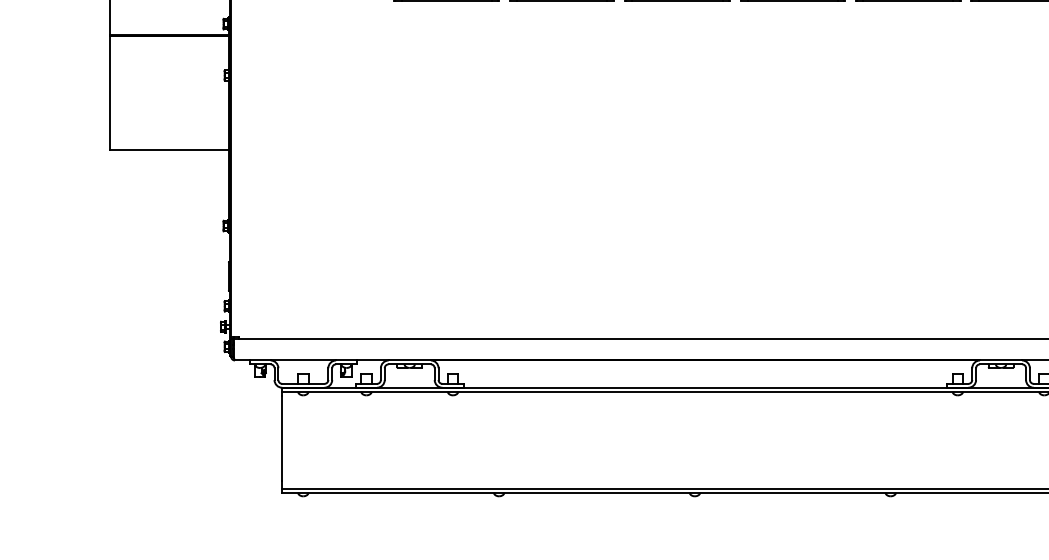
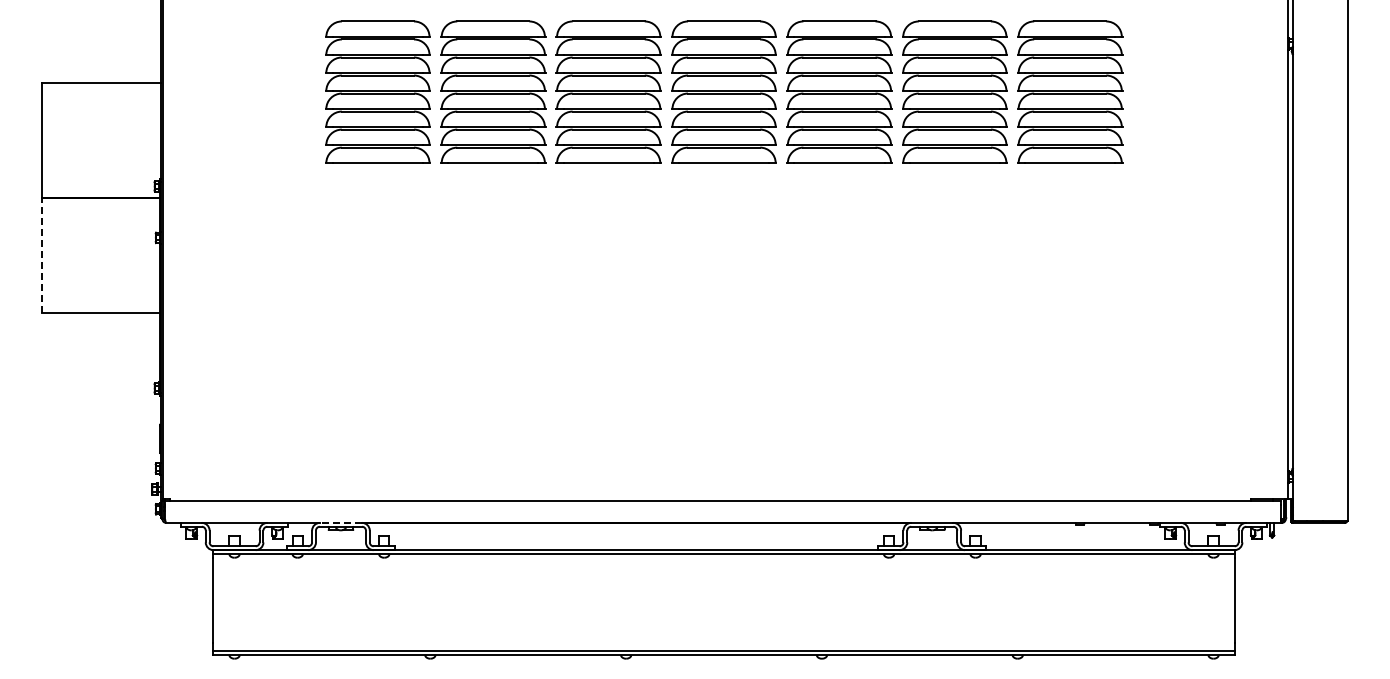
line: (110, 92) -> (41, 254), solid -> dashed
line: (409, 360) -> (340, 522), solid -> dashed

